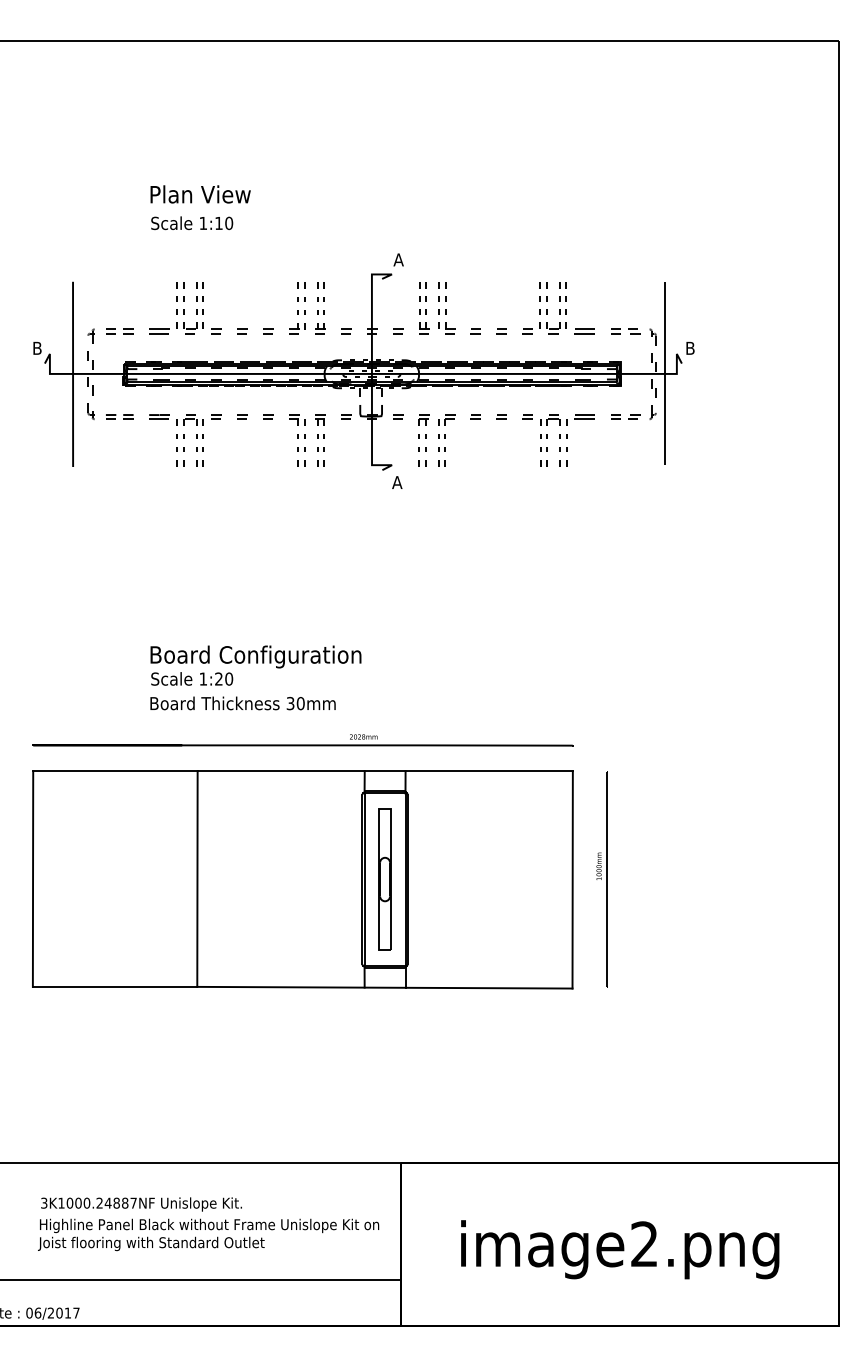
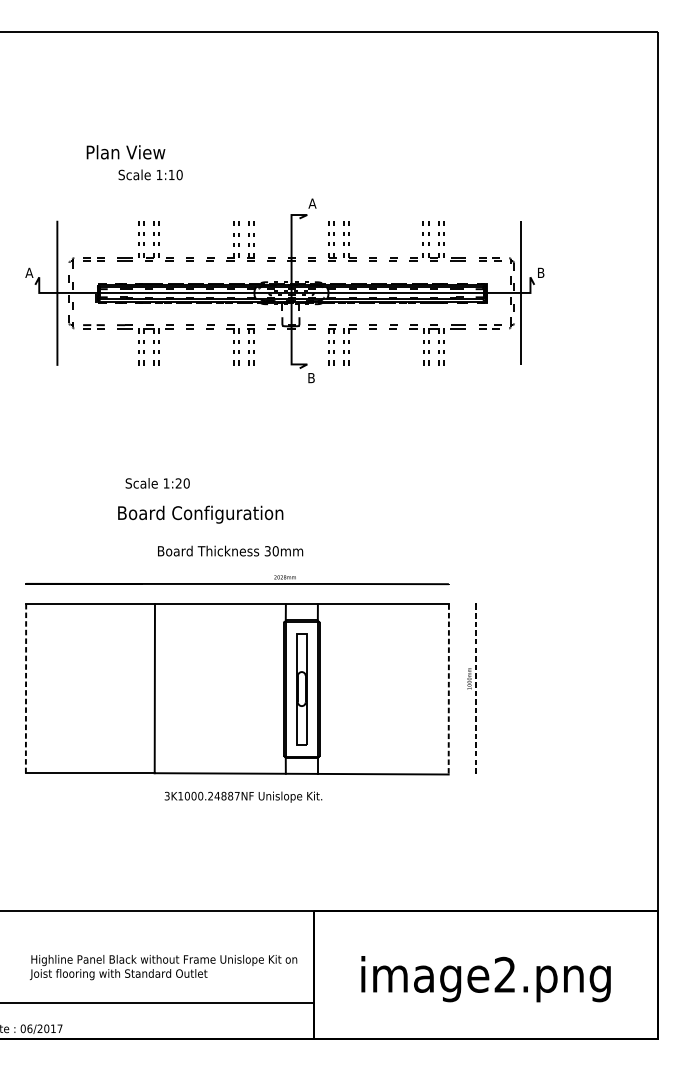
text: (200, 194) -> (125, 152), moved
text: (37, 347) -> (29, 272), B -> A
text: (397, 482) -> (311, 378), A -> B
text: (192, 678) -> (158, 483), moved
text: (242, 703) -> (230, 551), moved
line: (33, 879) -> (26, 689), solid -> dashed
line: (572, 879) -> (448, 689), solid -> dashed
line: (607, 879) -> (476, 689), solid -> dashed
text: (141, 1204) -> (243, 797), moved

